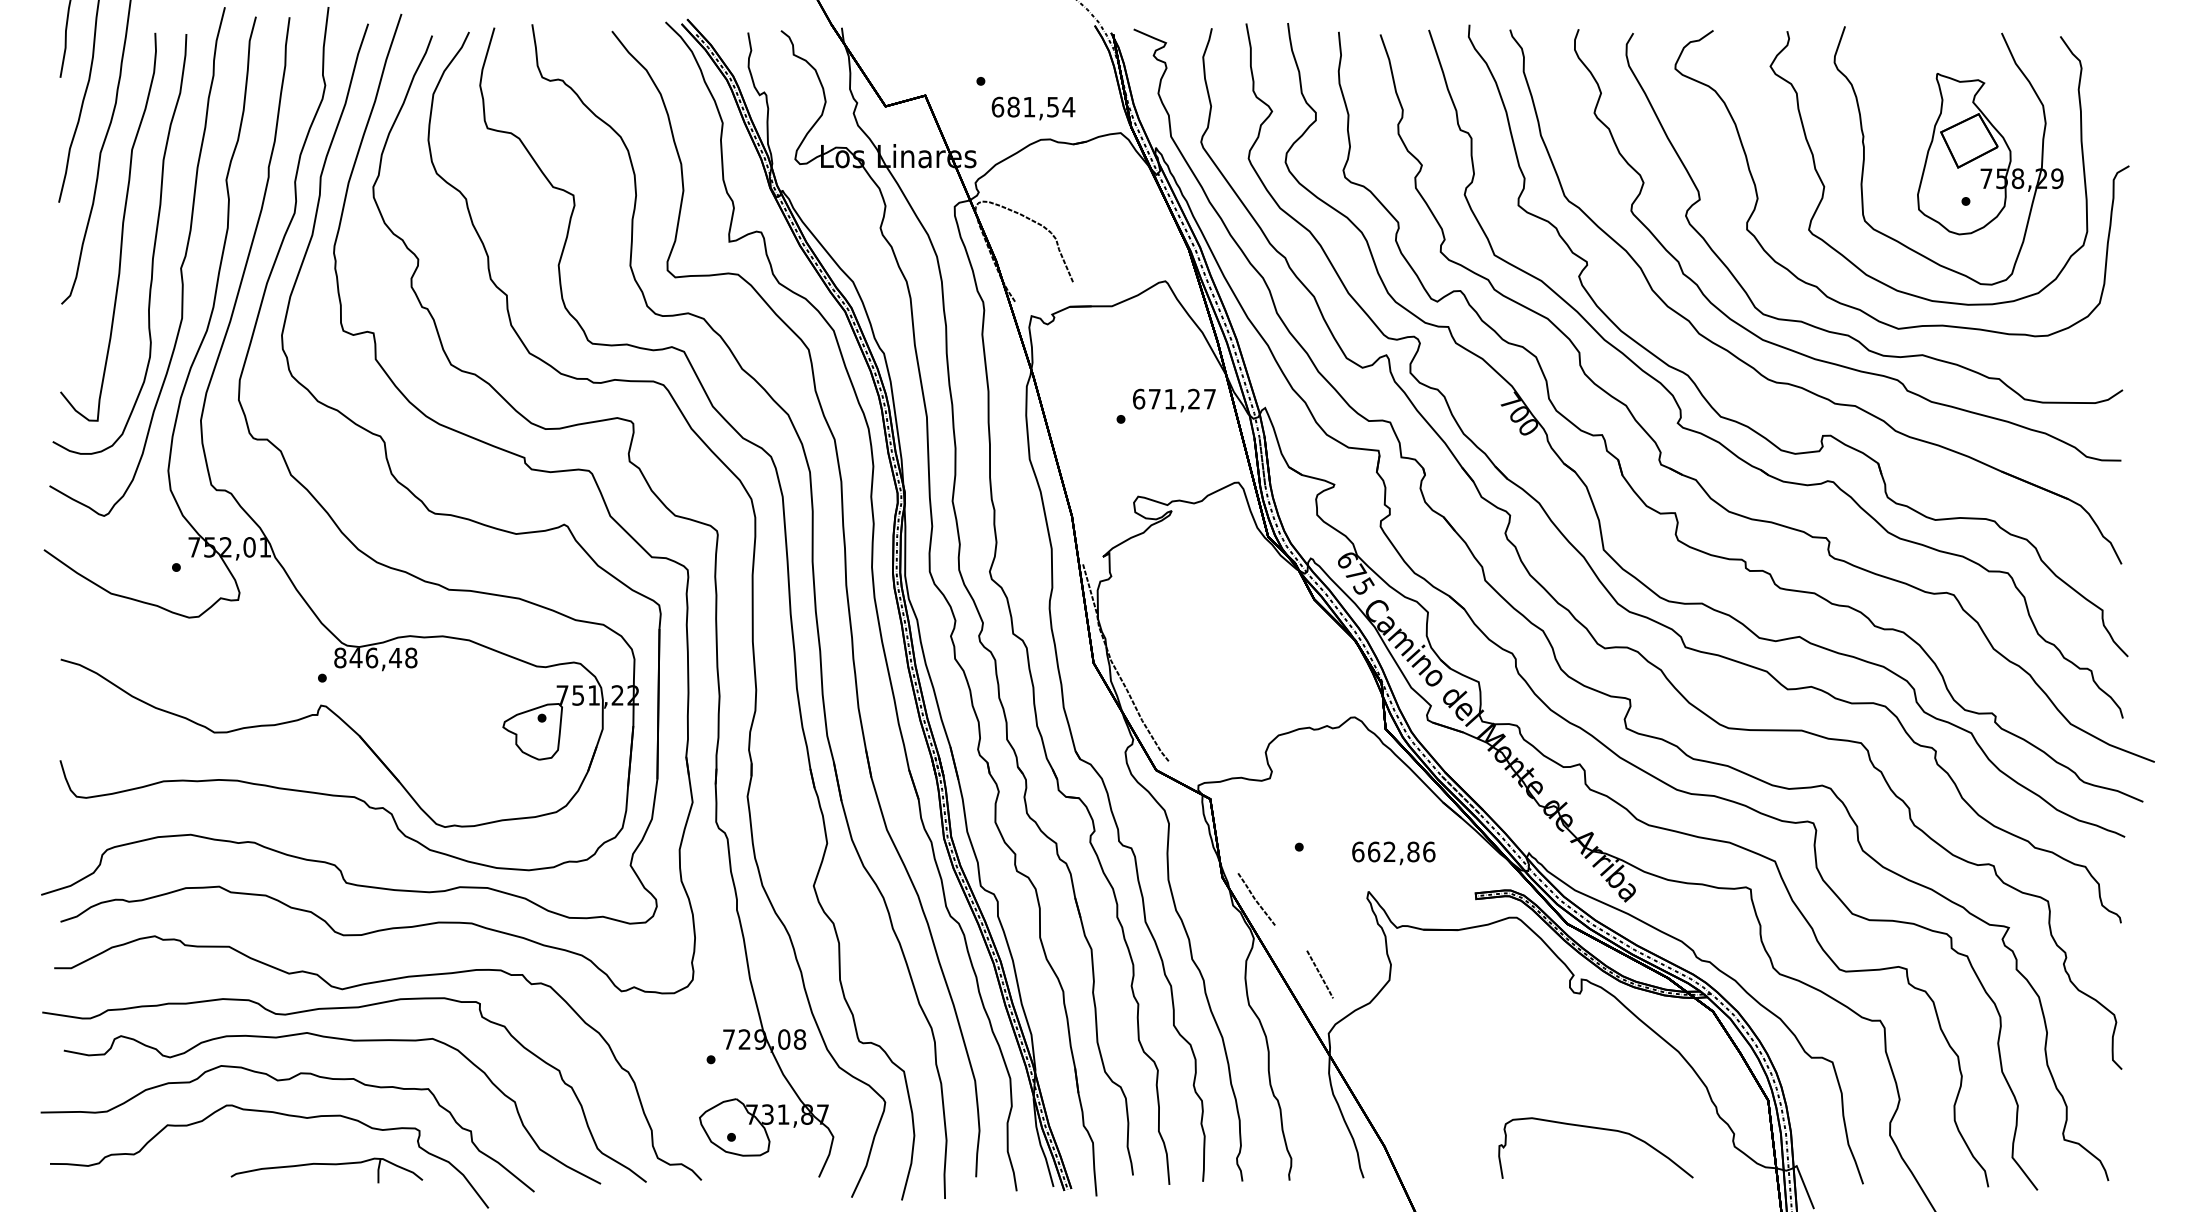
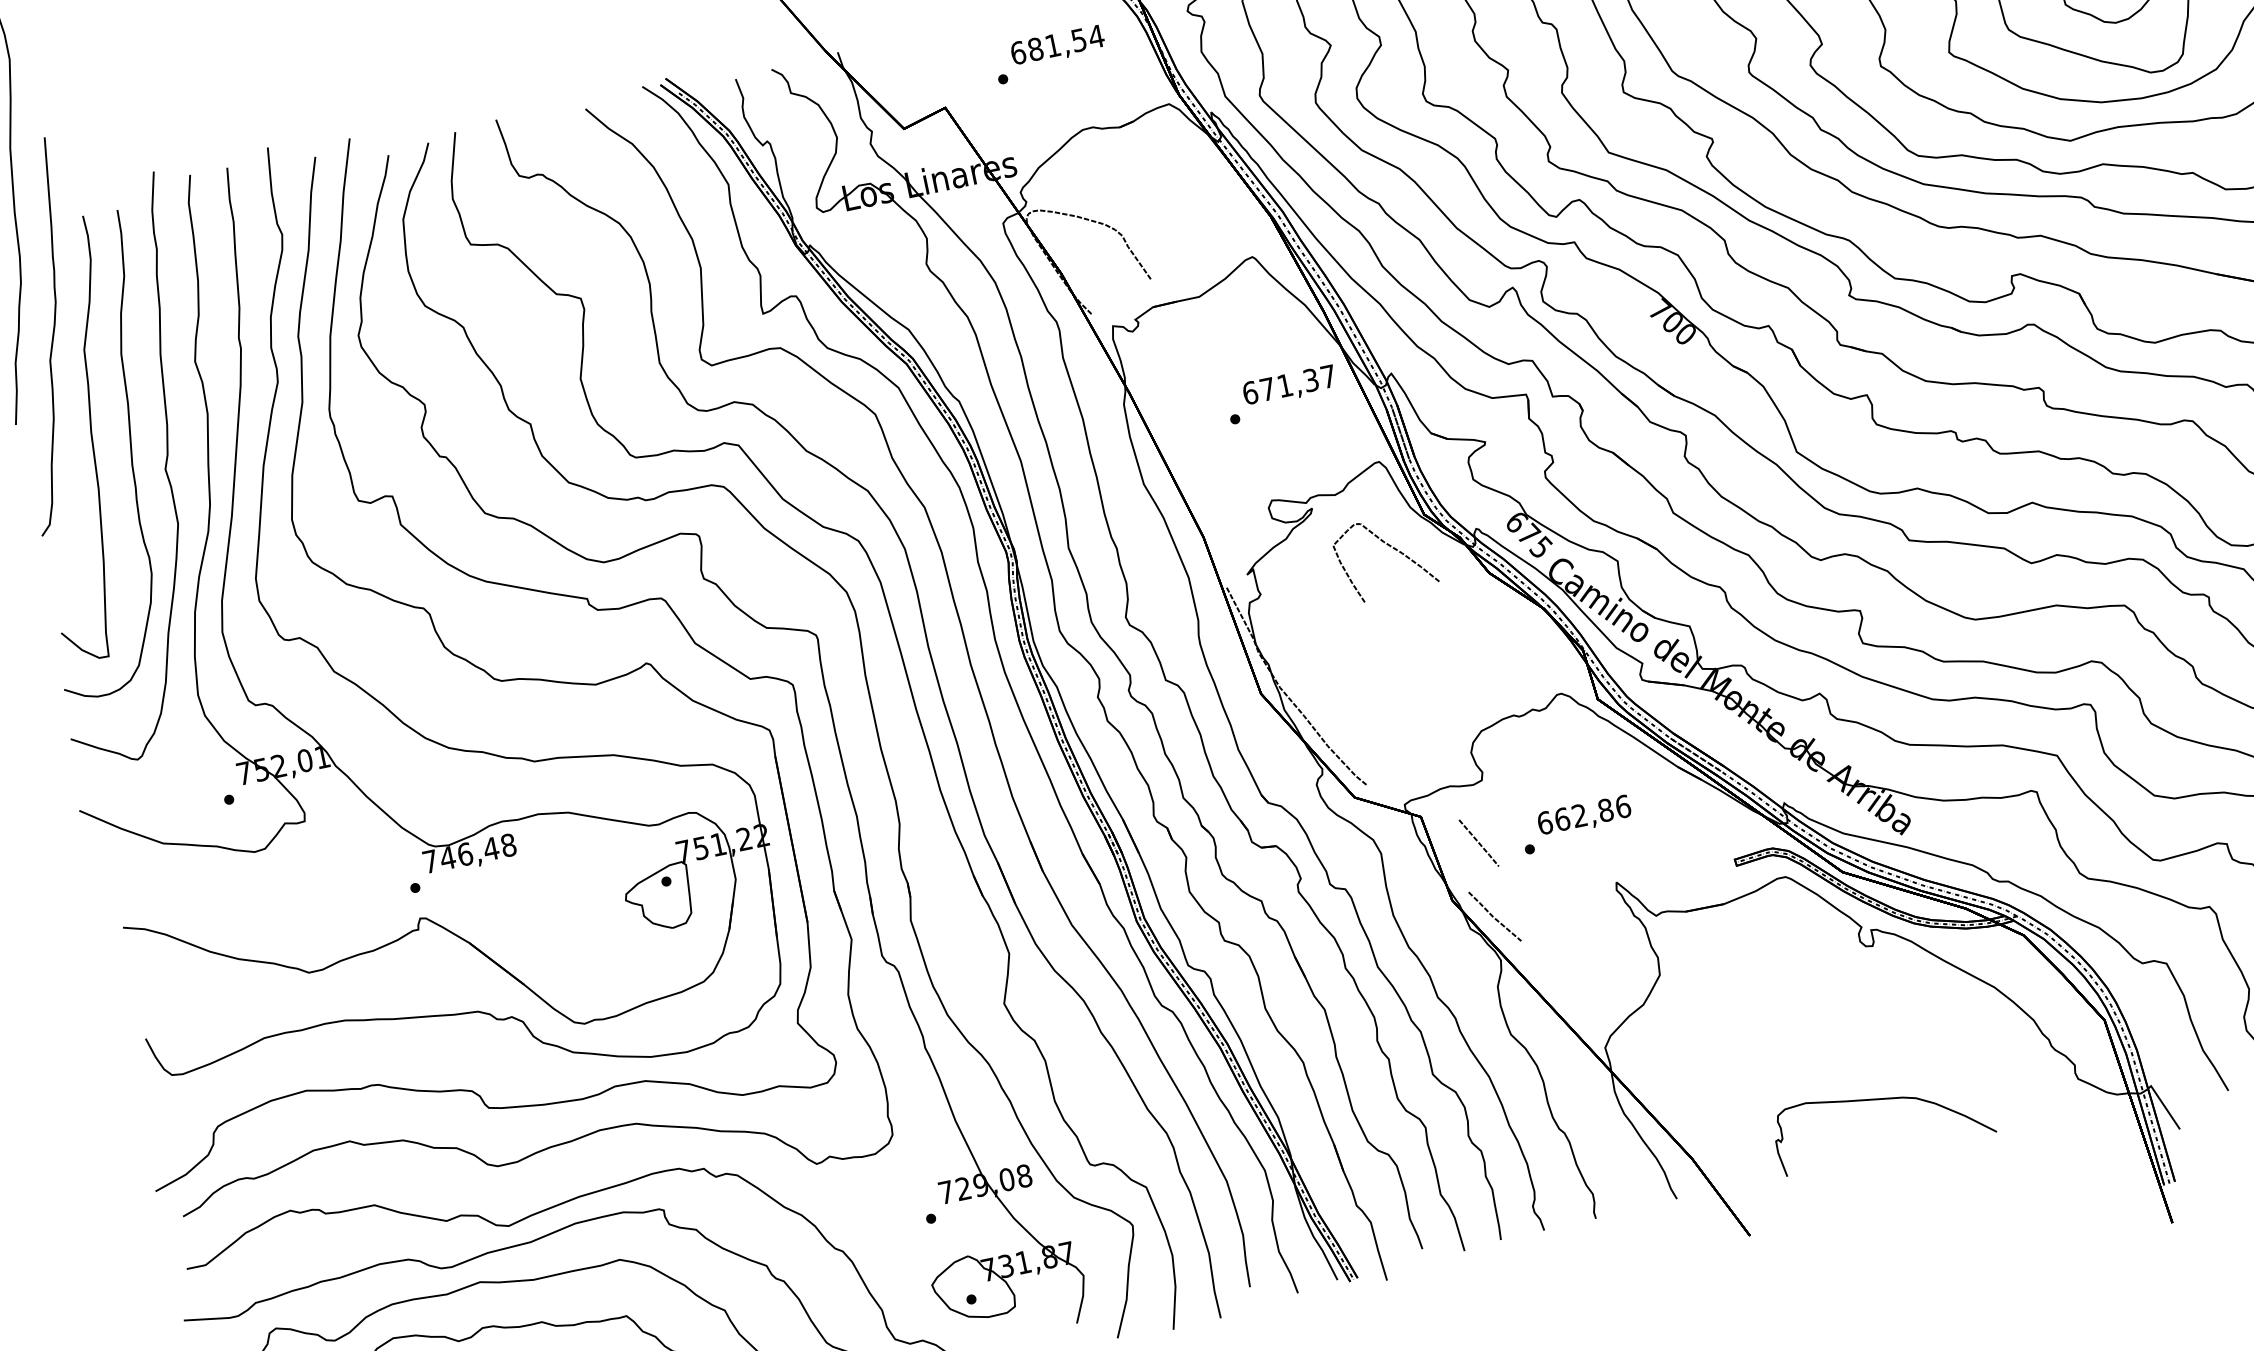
text: (1033, 108) -> (1057, 46), moved
text: (1194, 399) -> (1311, 380), 671,27 -> 671,37
curve: (1232, 558) -> (1389, 546), added
text: (340, 657) -> (430, 861), 846,48 -> 746,48
text: (1393, 853) -> (1584, 816), moved
line: (1319, 974) -> (1478, 843), moved
curve: (1598, 1129) -> (1881, 1100), moved

